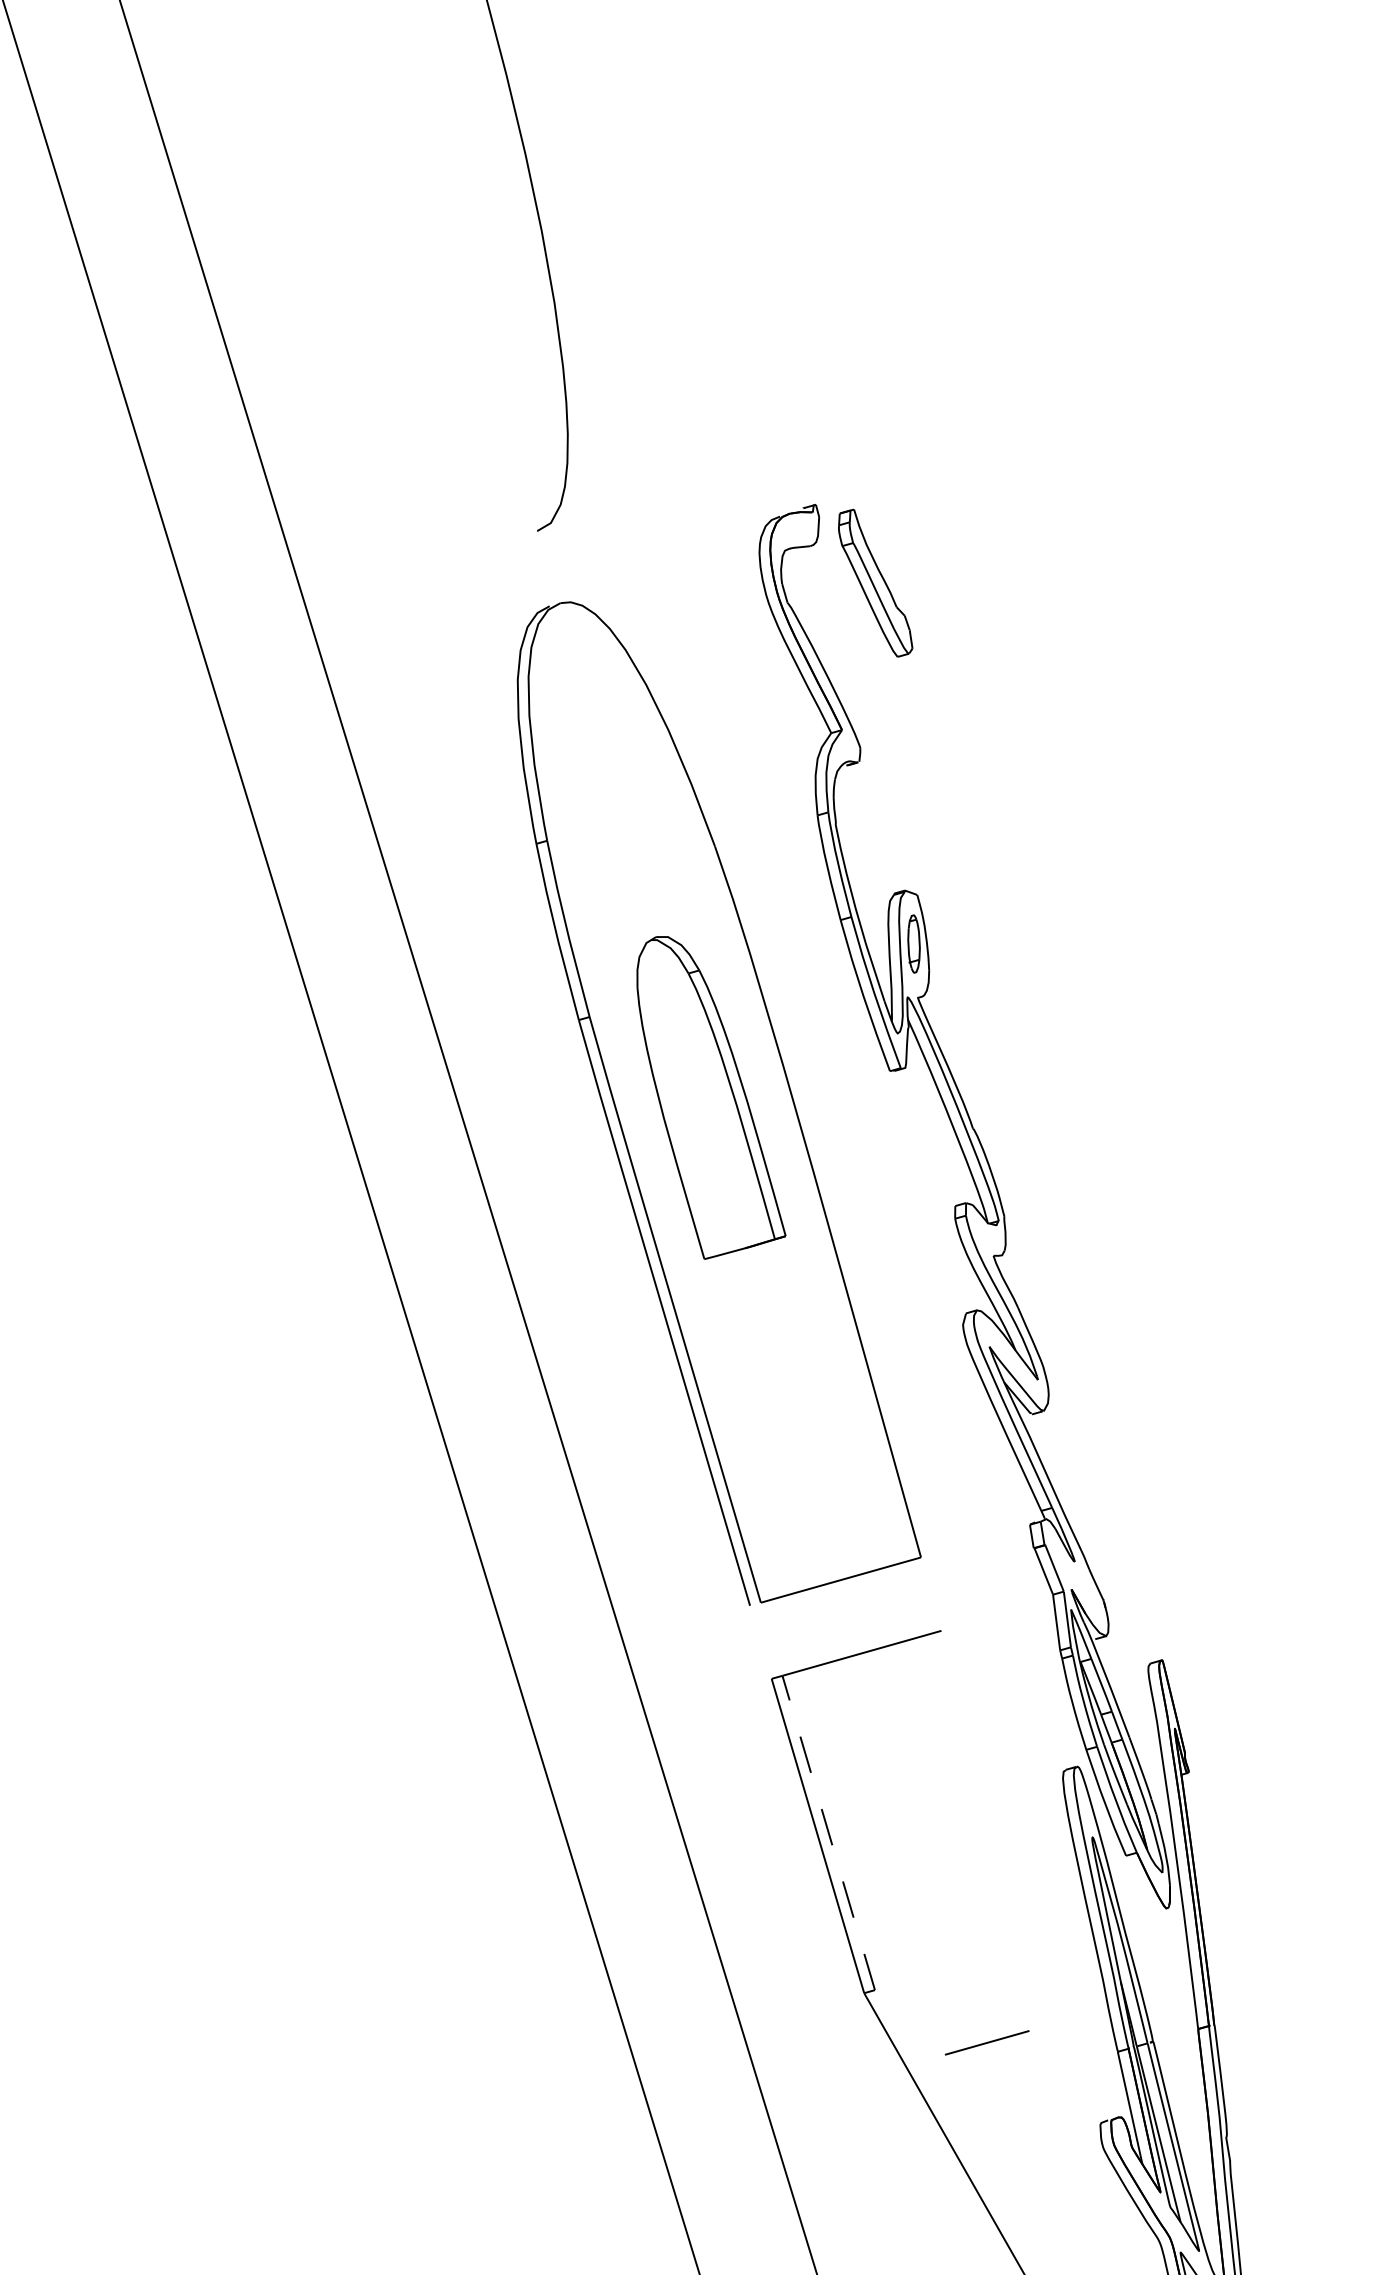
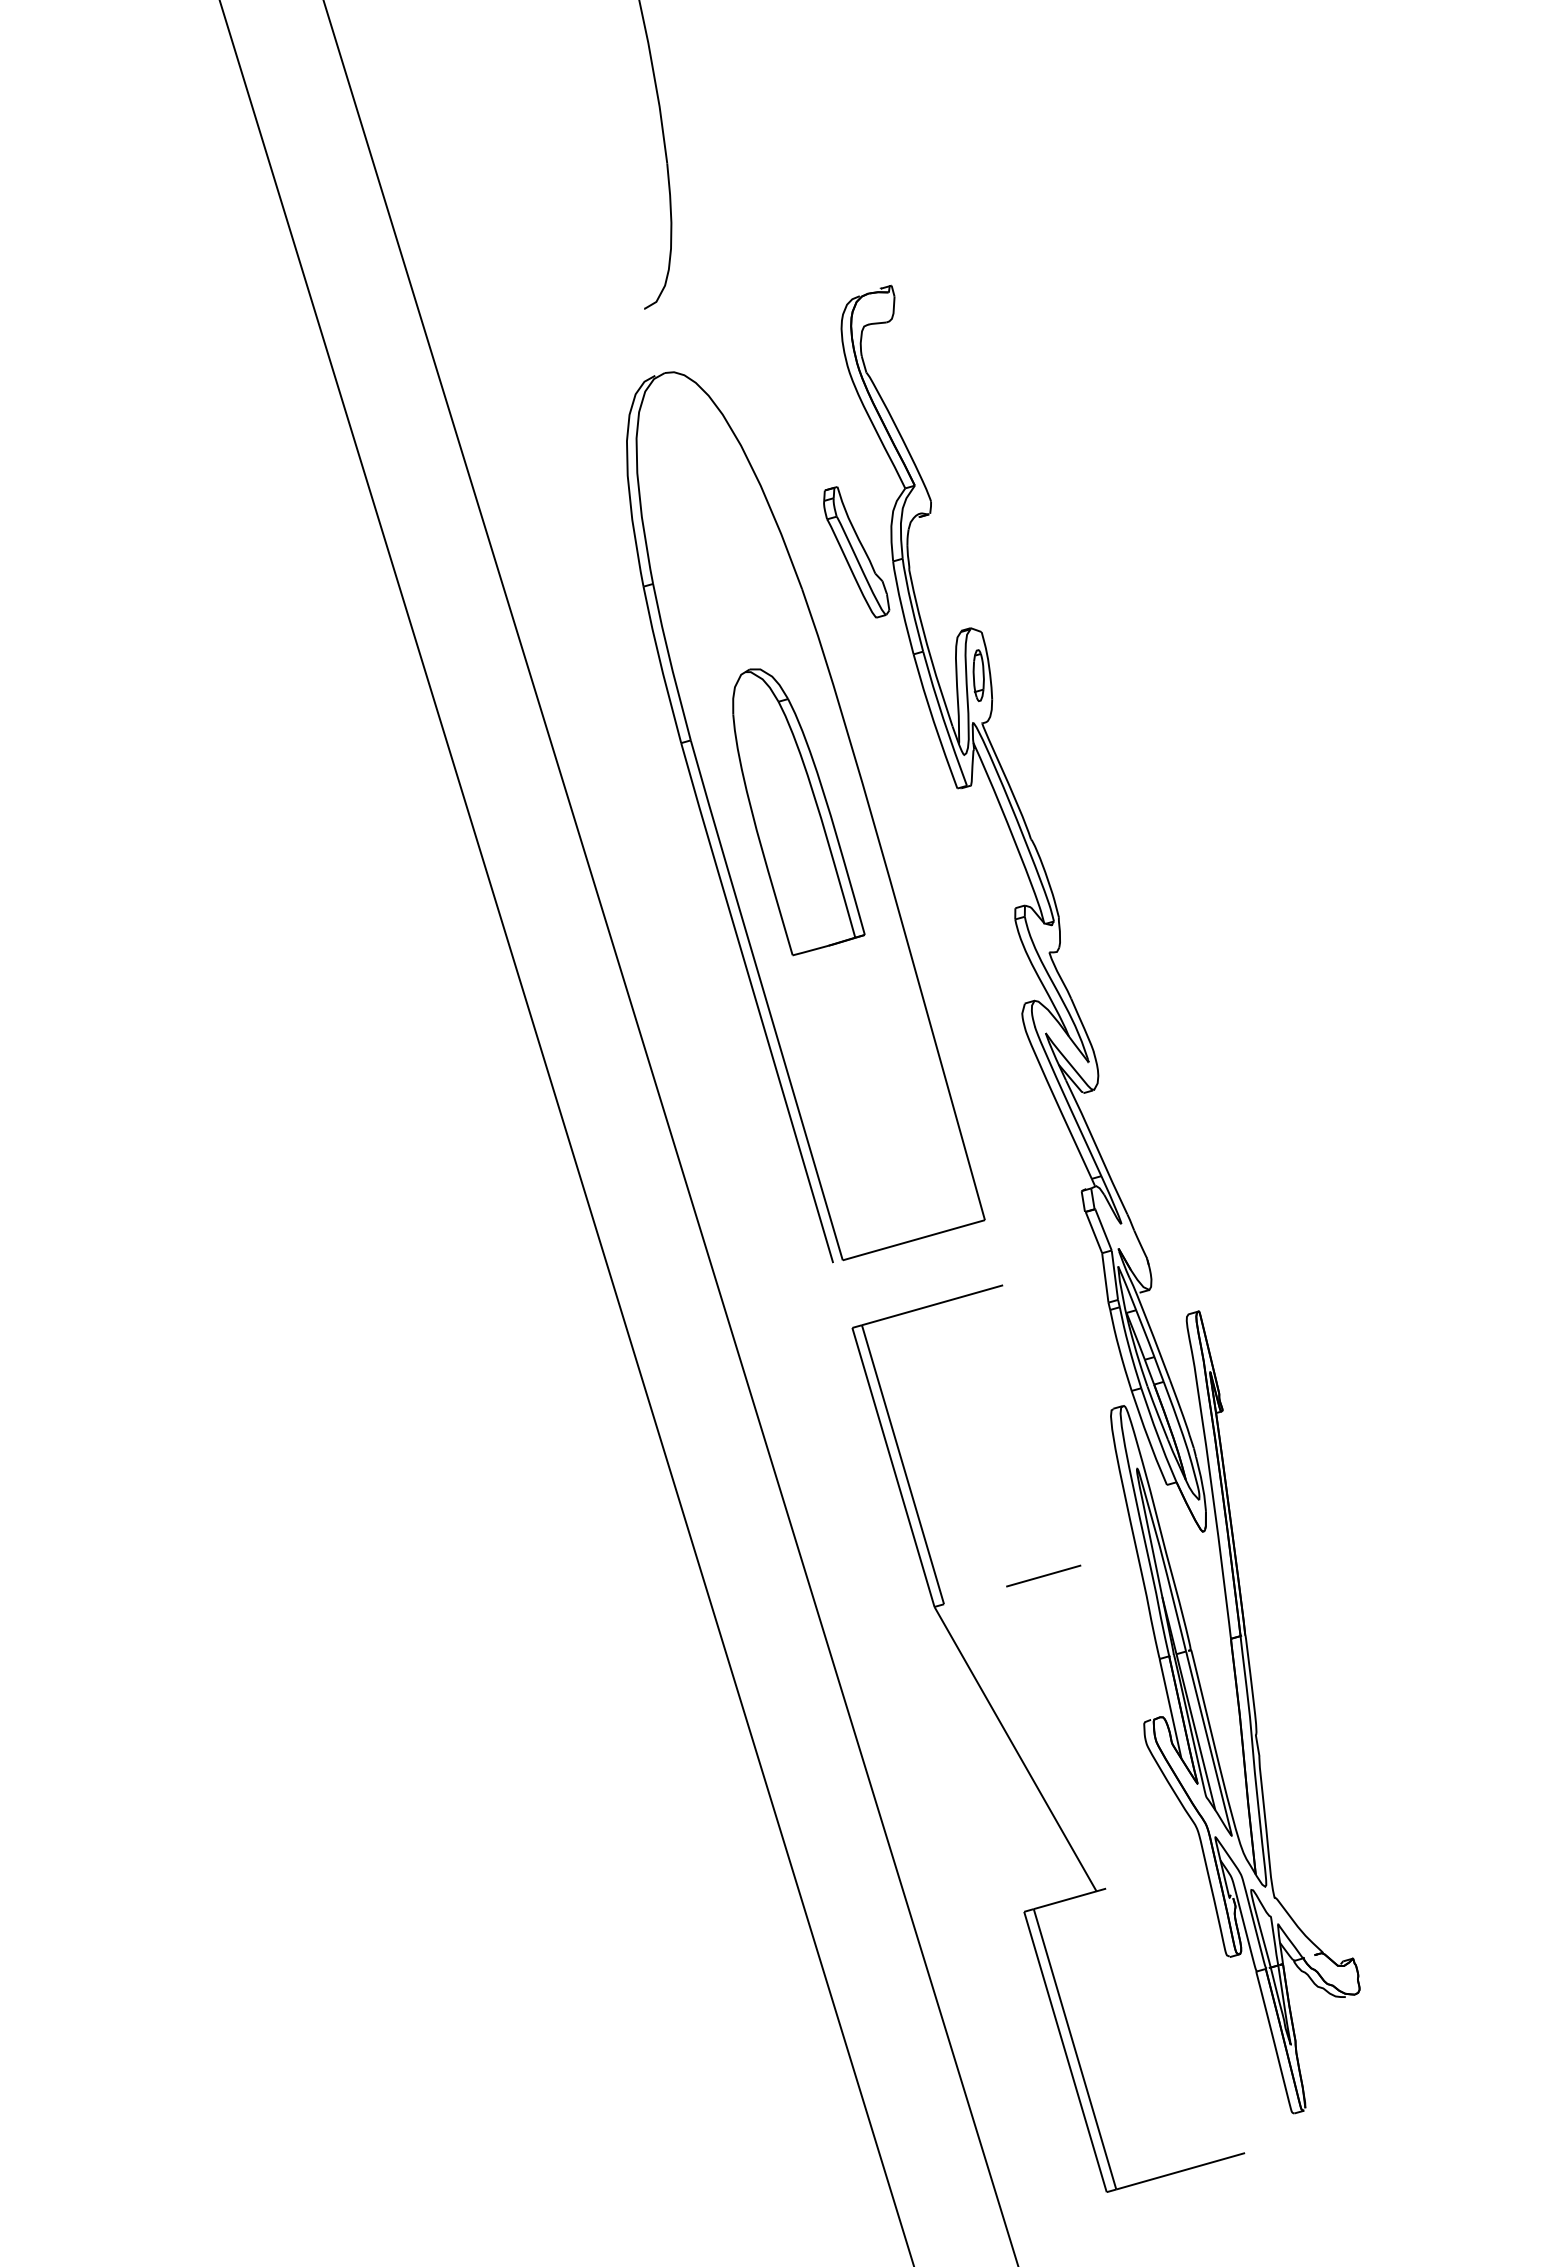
part: (875, 583) -> (856, 552), moved
line: (828, 1832) -> (902, 1464), dashed -> solid
line: (986, 2042) -> (1043, 1575), moved

